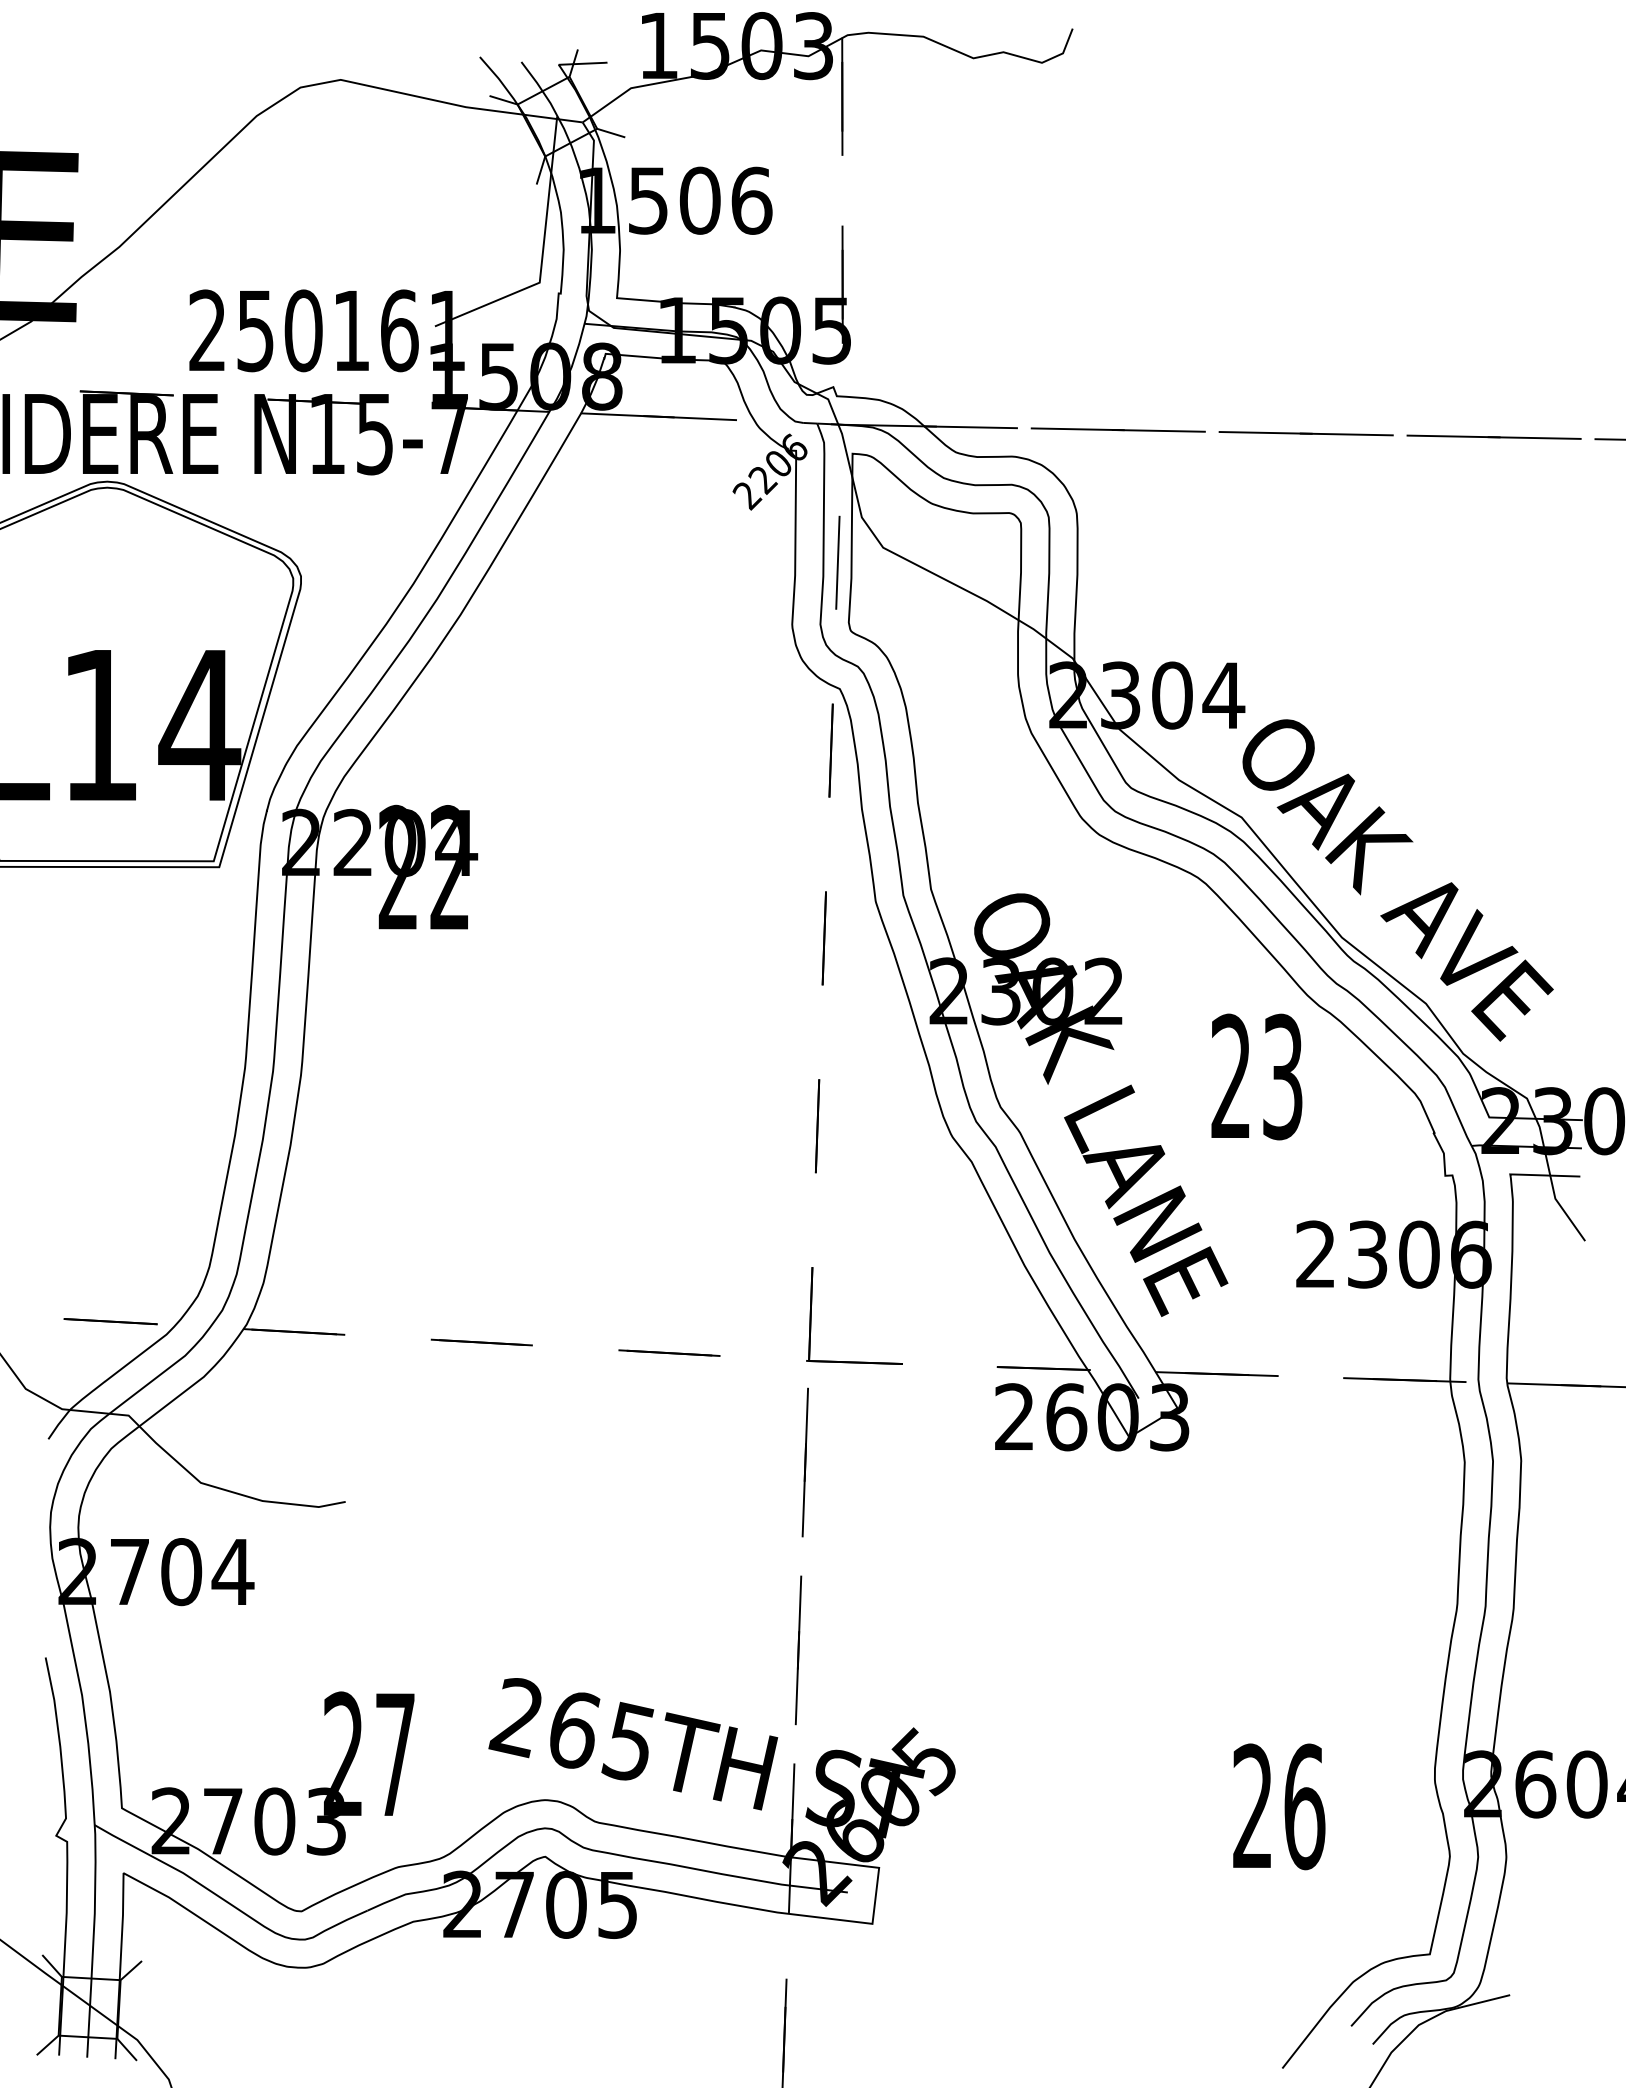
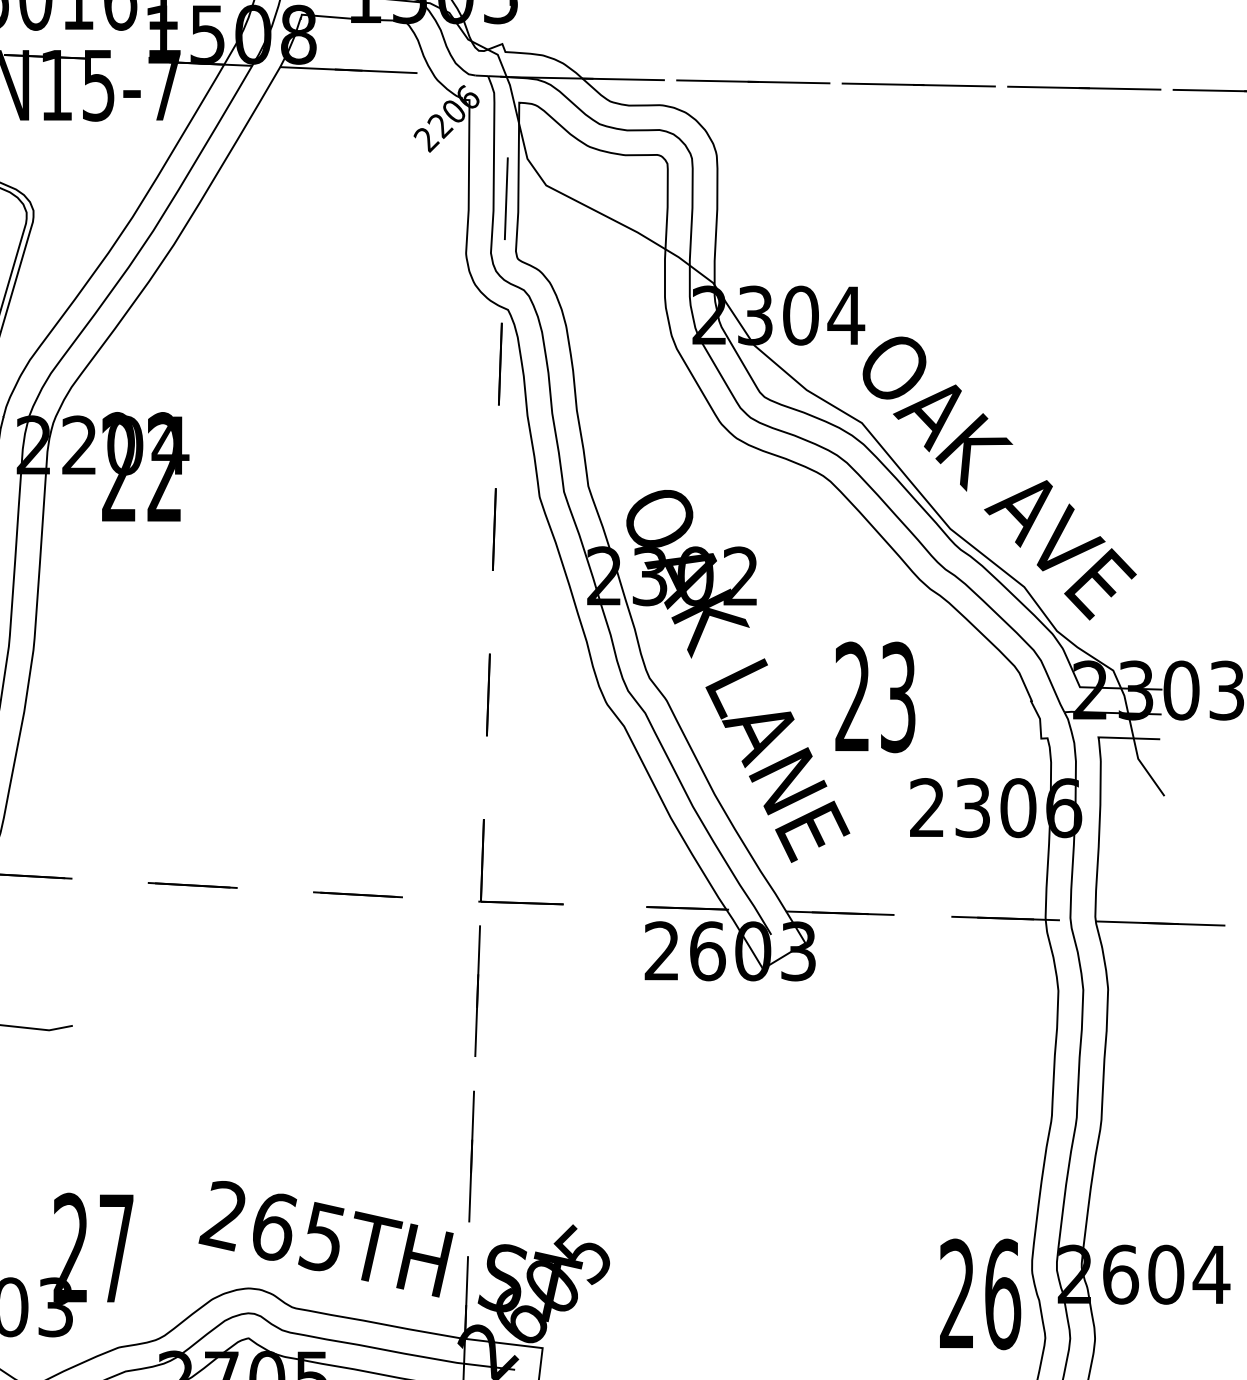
text: (1256, 1076) -> (875, 696), moved
text: (1279, 1806) -> (980, 1294), moved

